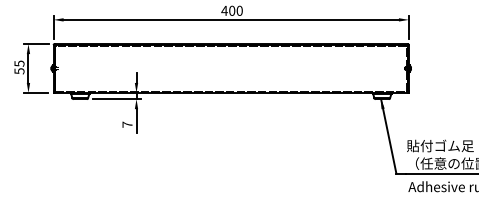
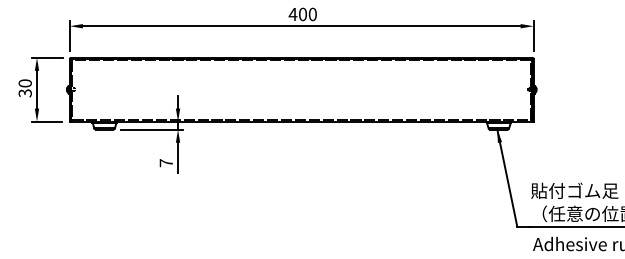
text: (18, 66) -> (24, 87), 55 -> 30

